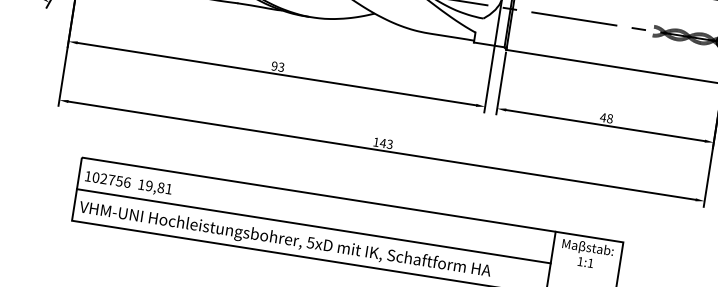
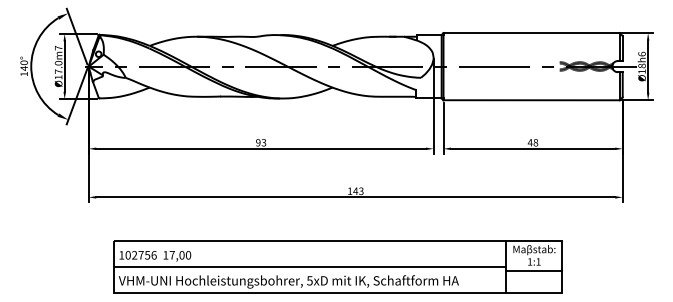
text: (159, 187) -> (180, 255), 19,81 -> 17,00
line: (584, 272) -> (534, 270), added

